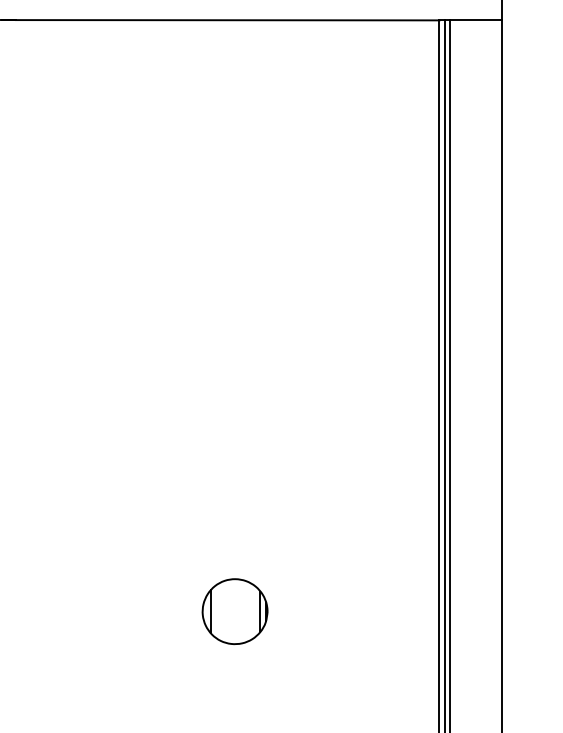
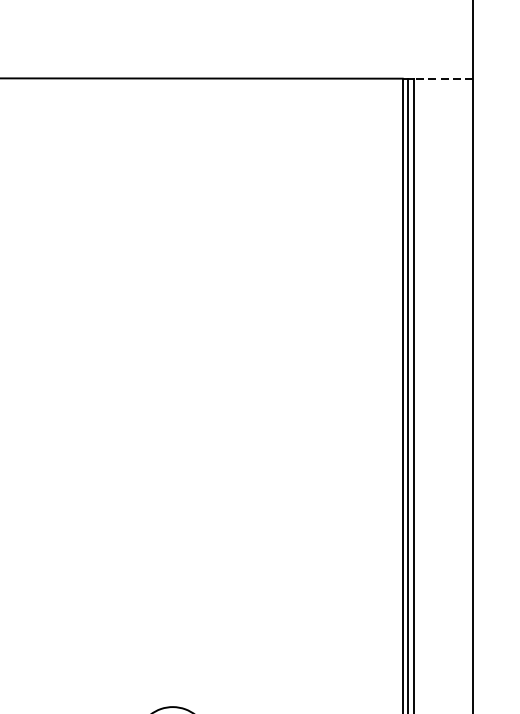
line: (475, 20) -> (443, 78), solid -> dashed

